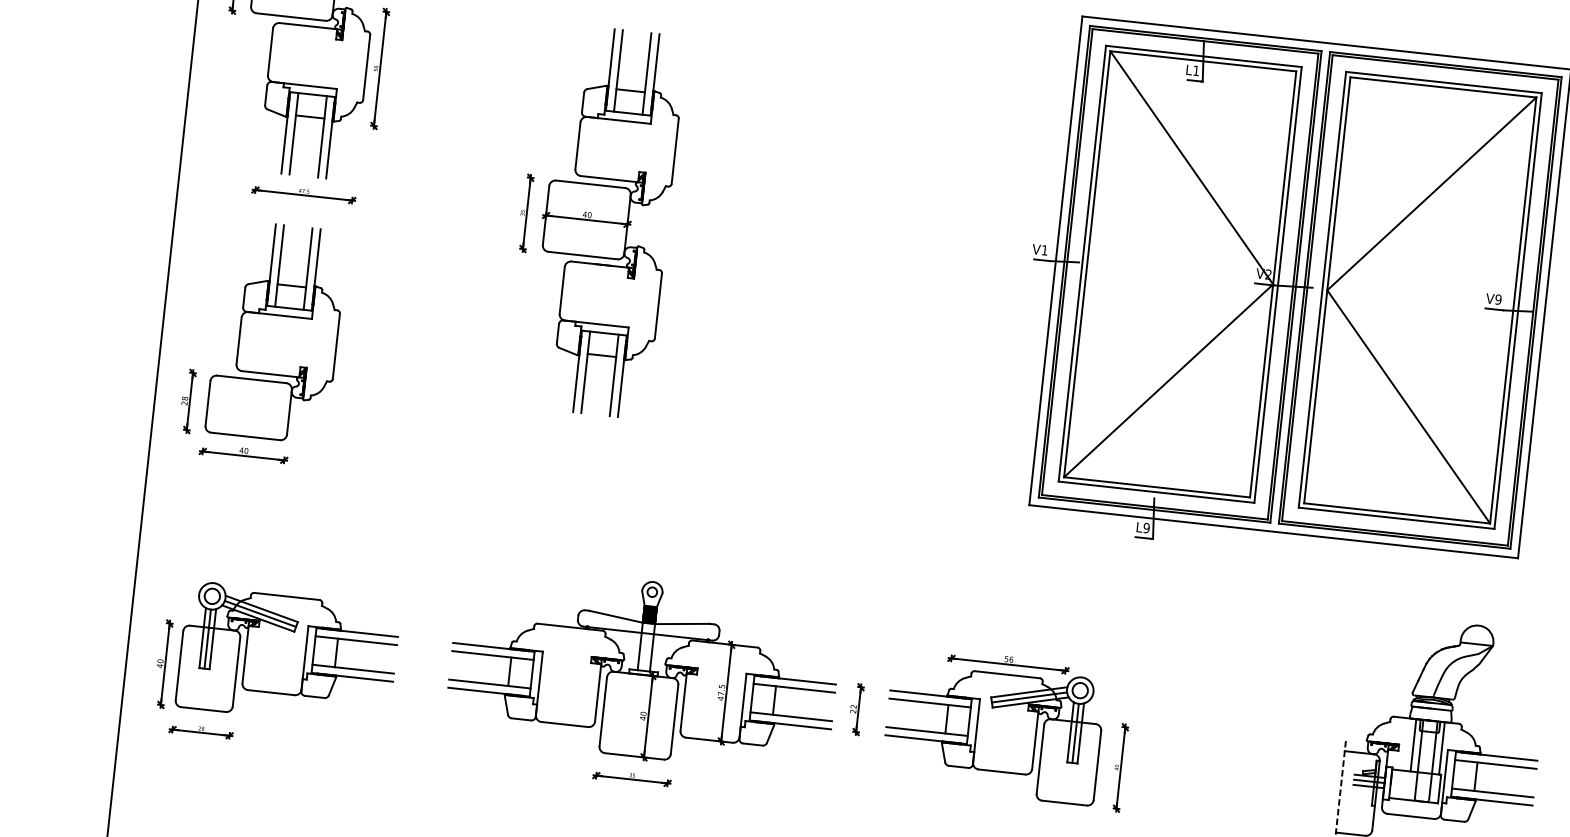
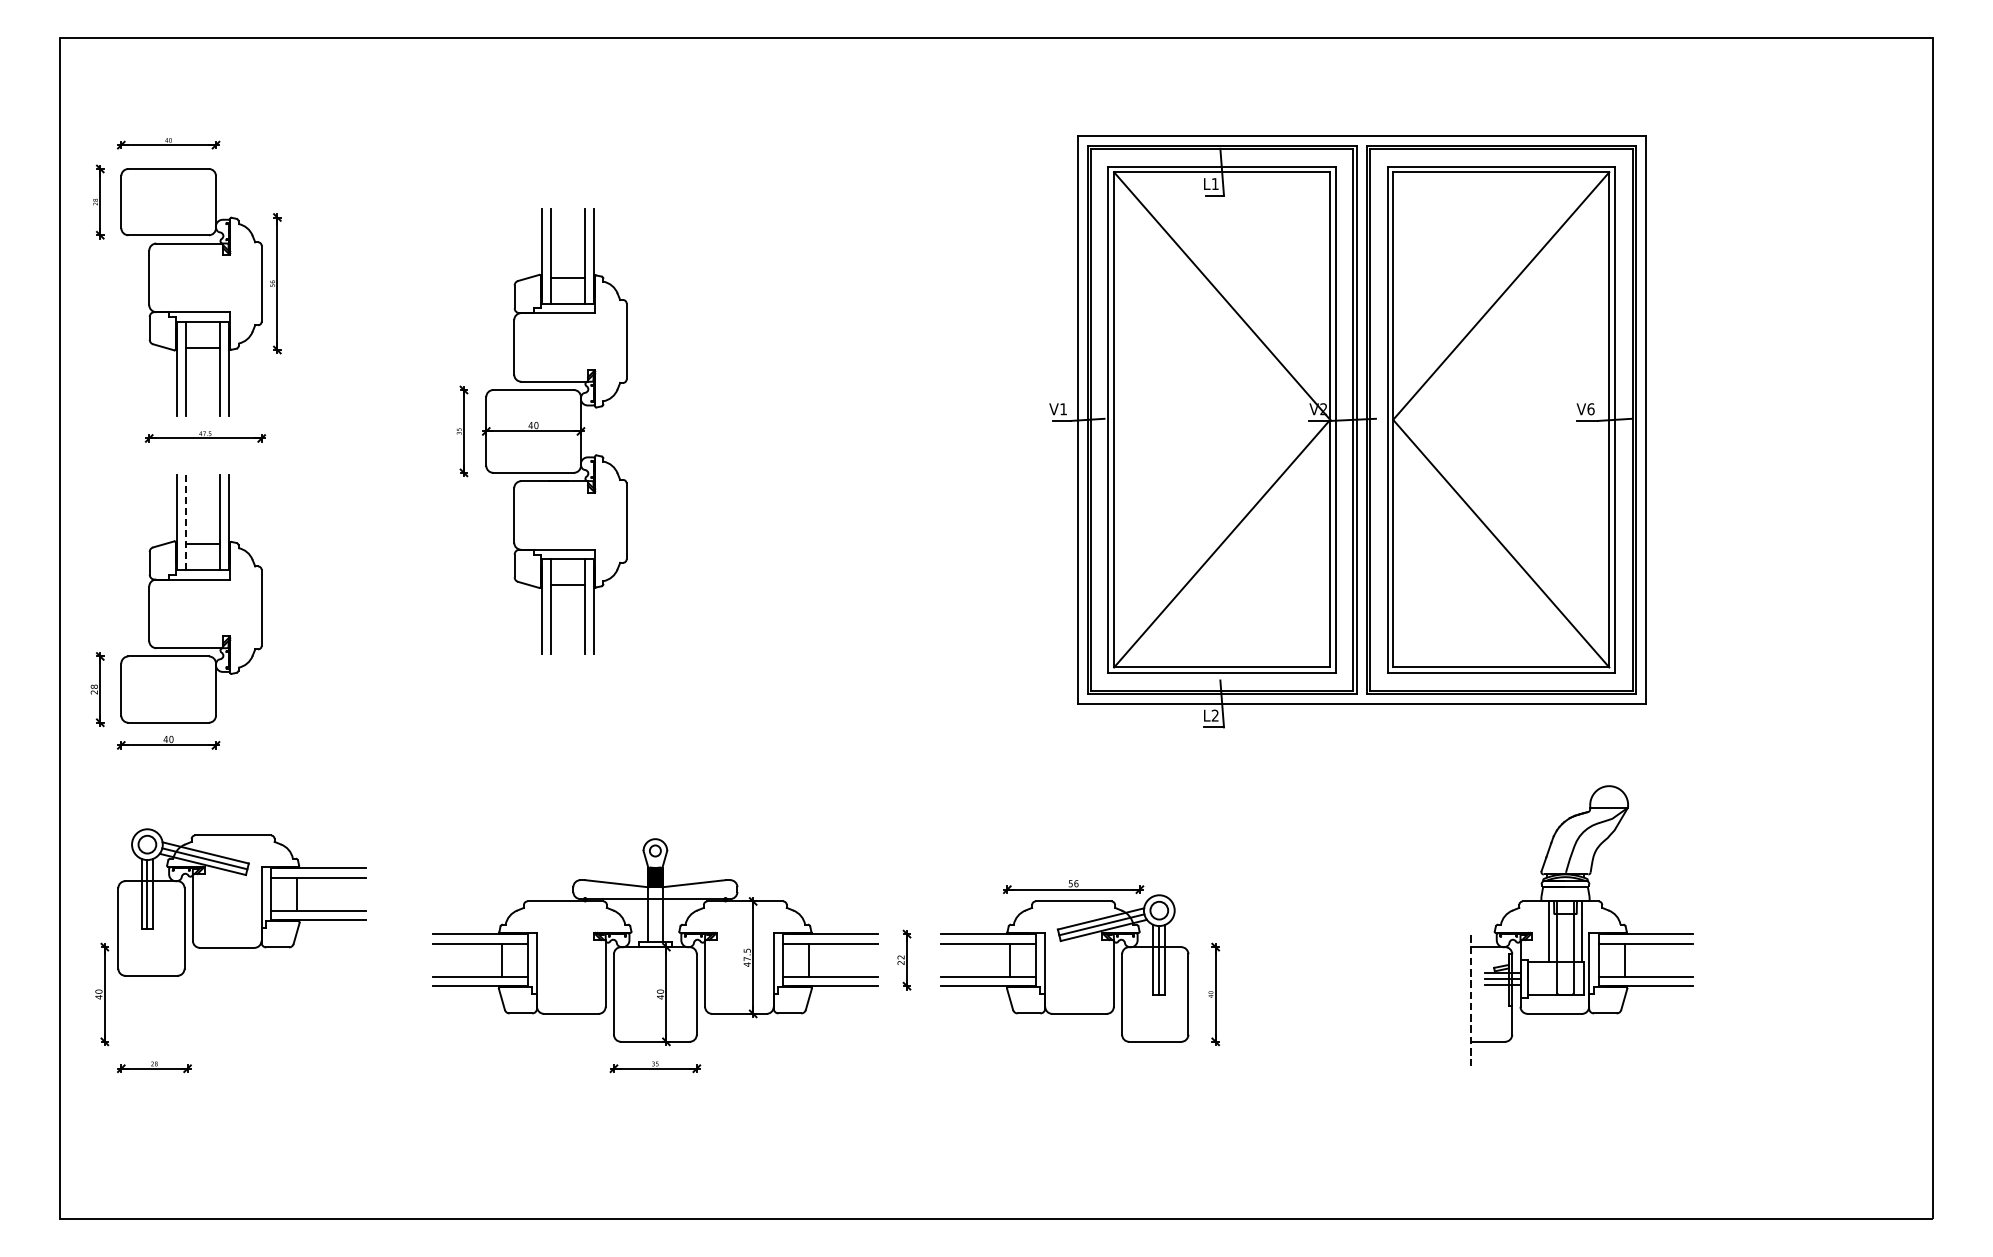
line: (279, 265) -> (186, 522), solid -> dashed
text: (1498, 299) -> (1590, 409), V9 -> V6
text: (1145, 527) -> (1214, 715), L9 -> L2
part: (287, 654) -> (241, 902), moved

